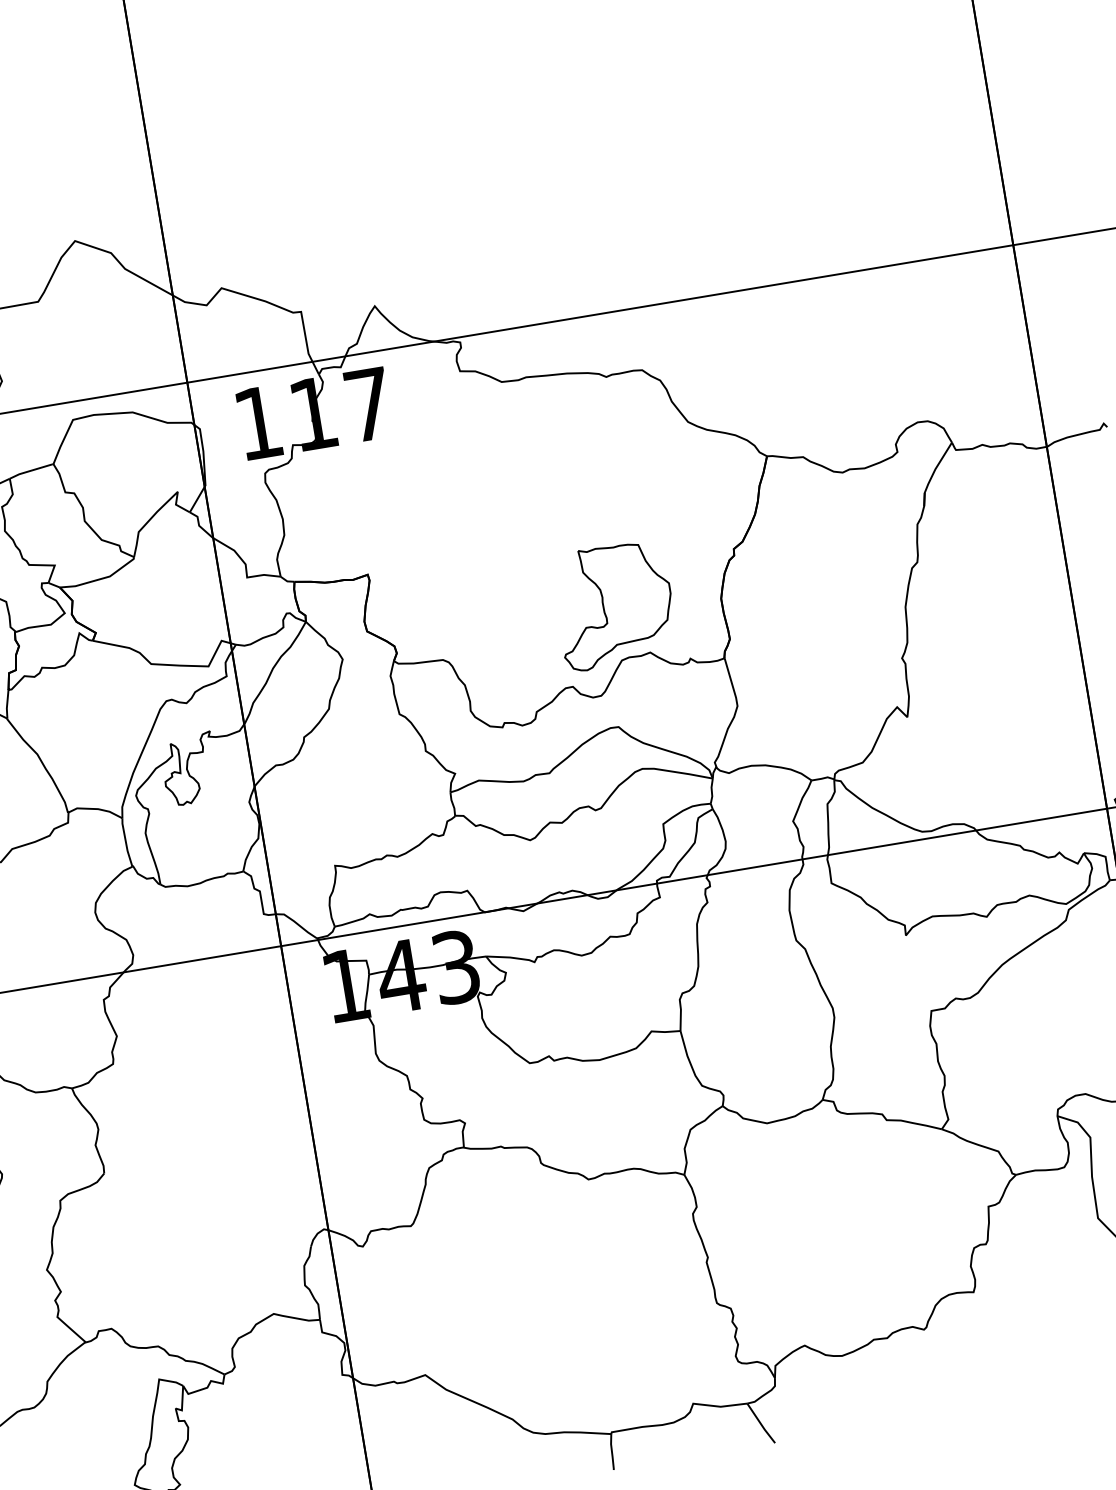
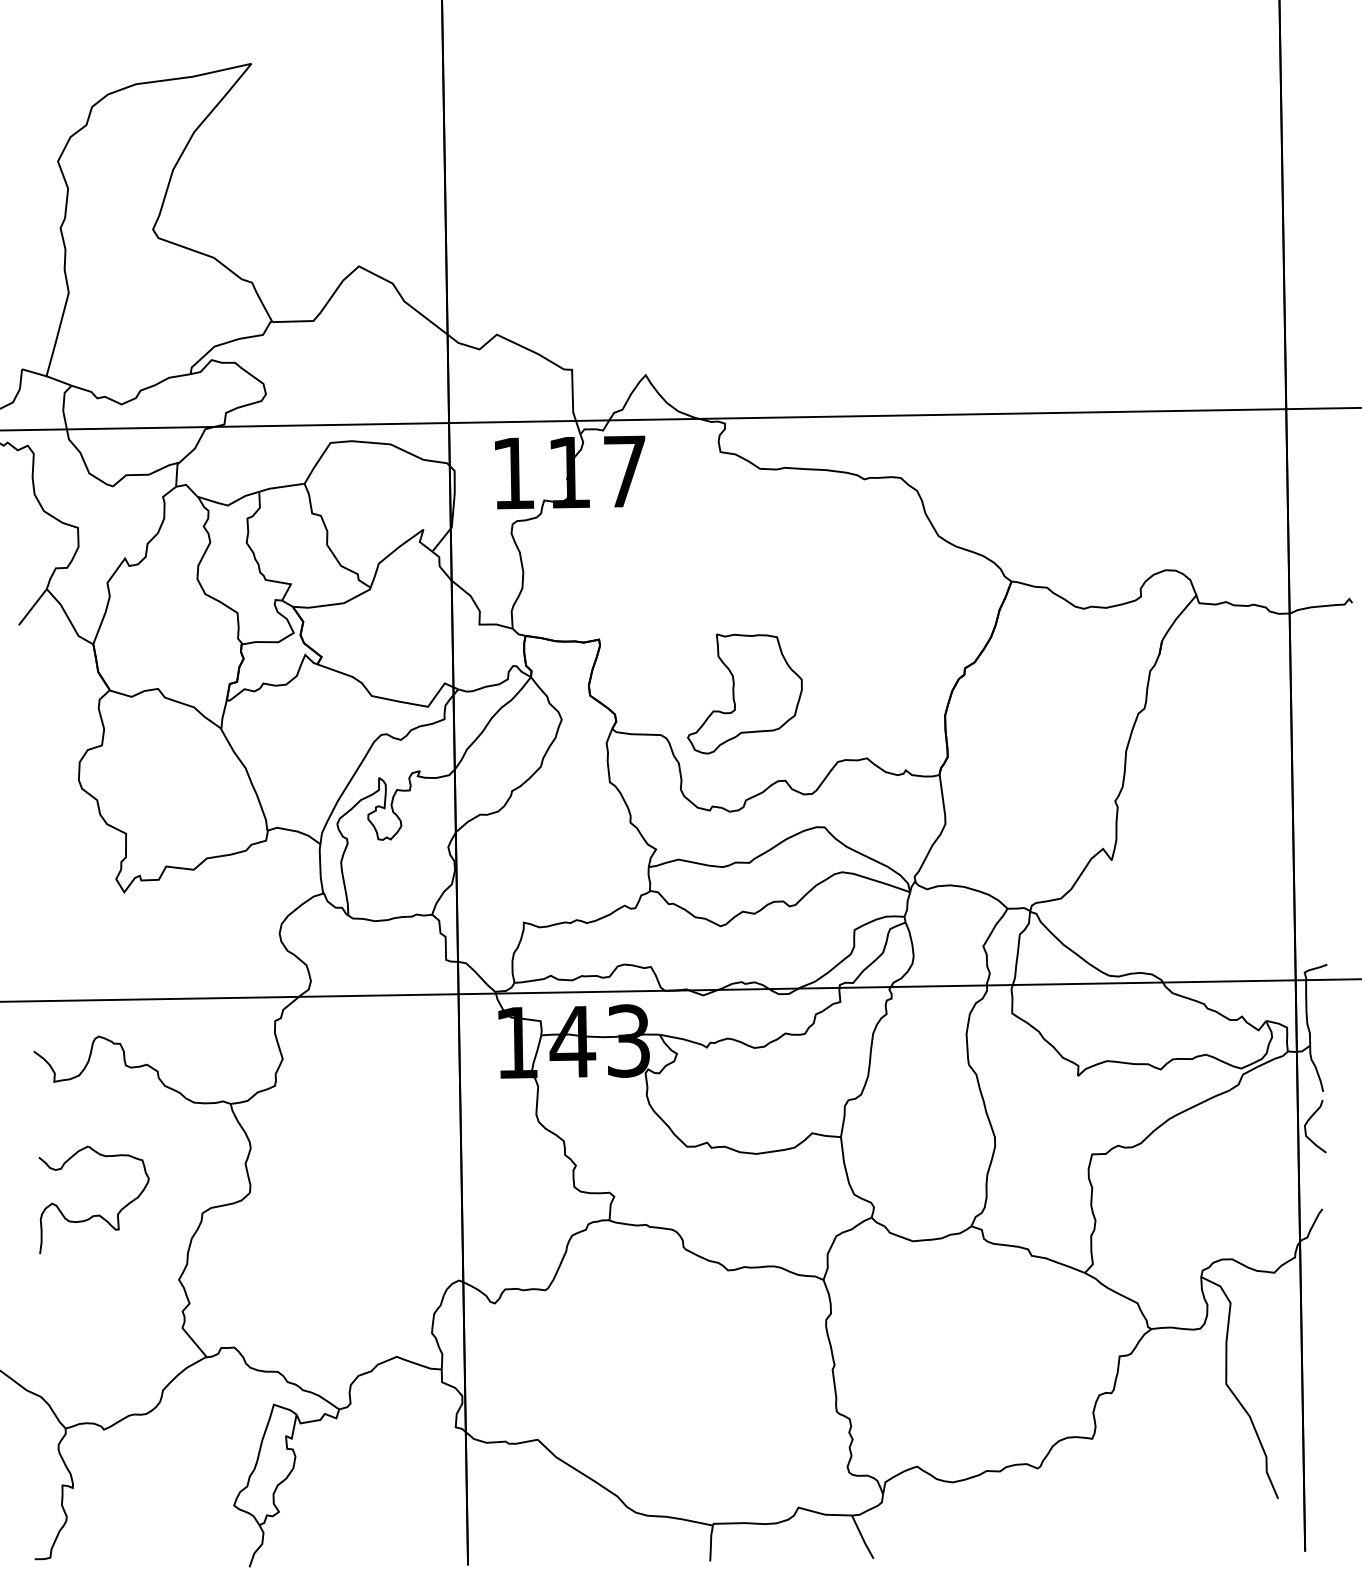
part: (614, 605) -> (744, 693), moved

